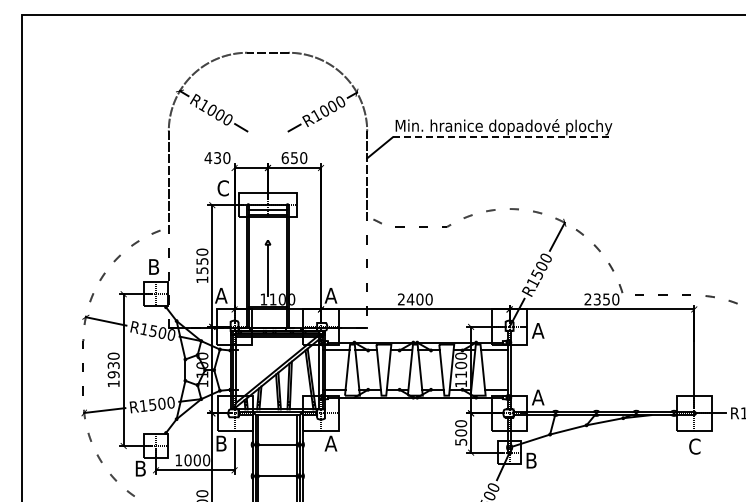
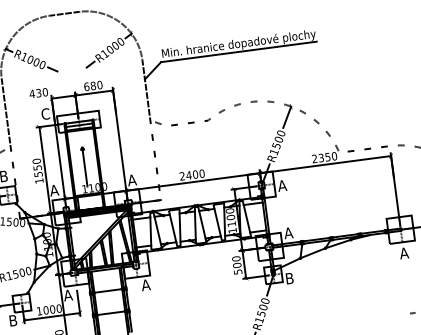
line: (502, 137) -> (238, 51), dashed -> solid
text: (294, 158) -> (93, 86), 650 -> 680
text: (221, 443) -> (68, 295), B -> A
text: (694, 446) -> (404, 253), C -> A

